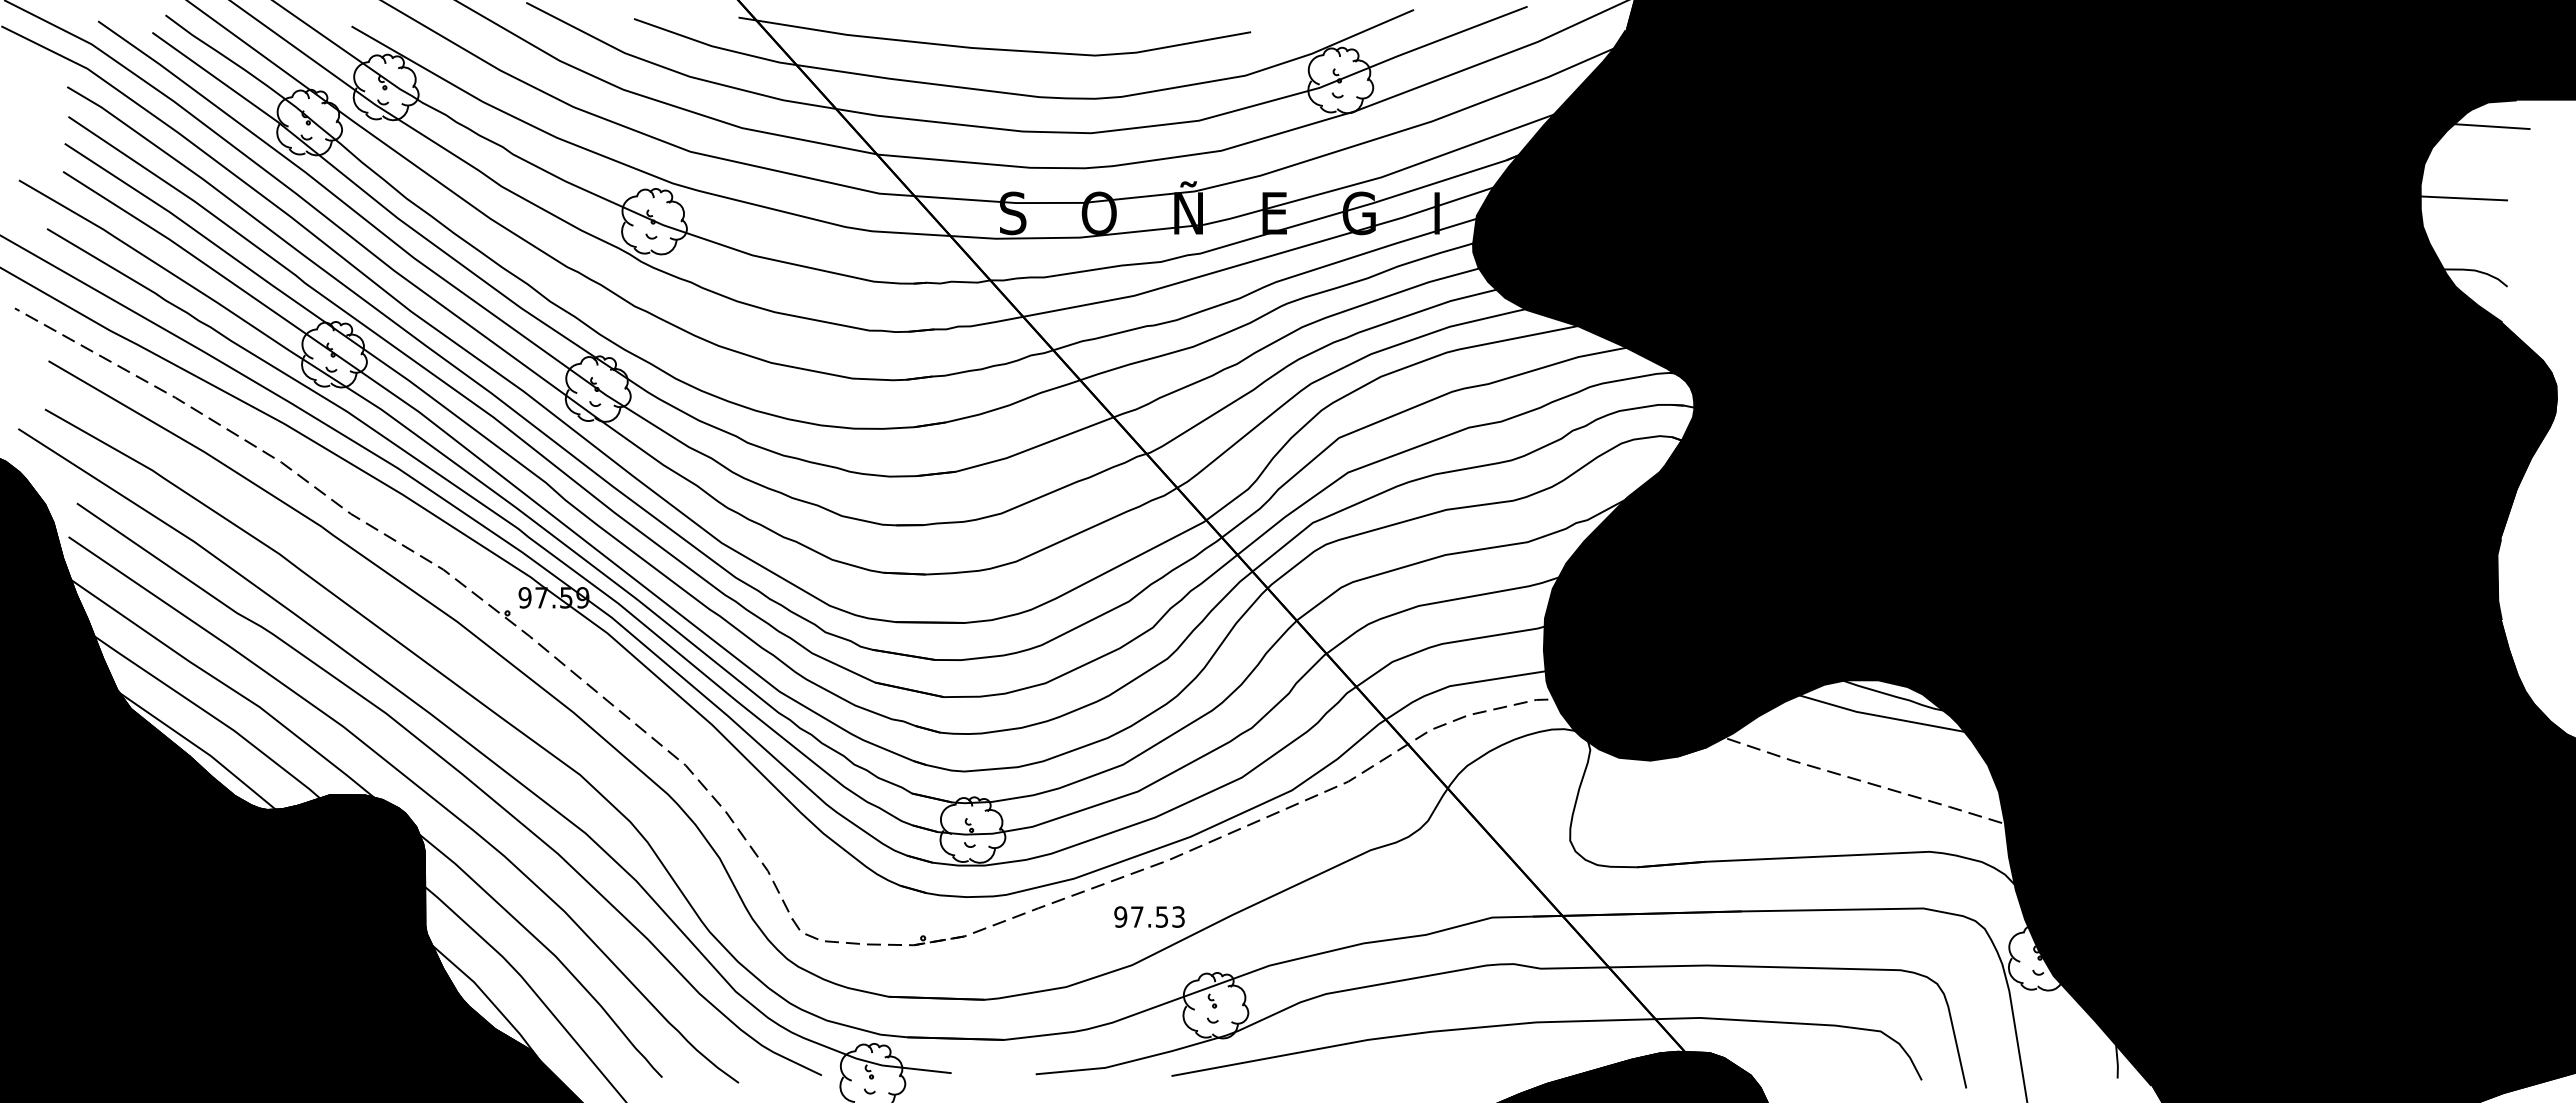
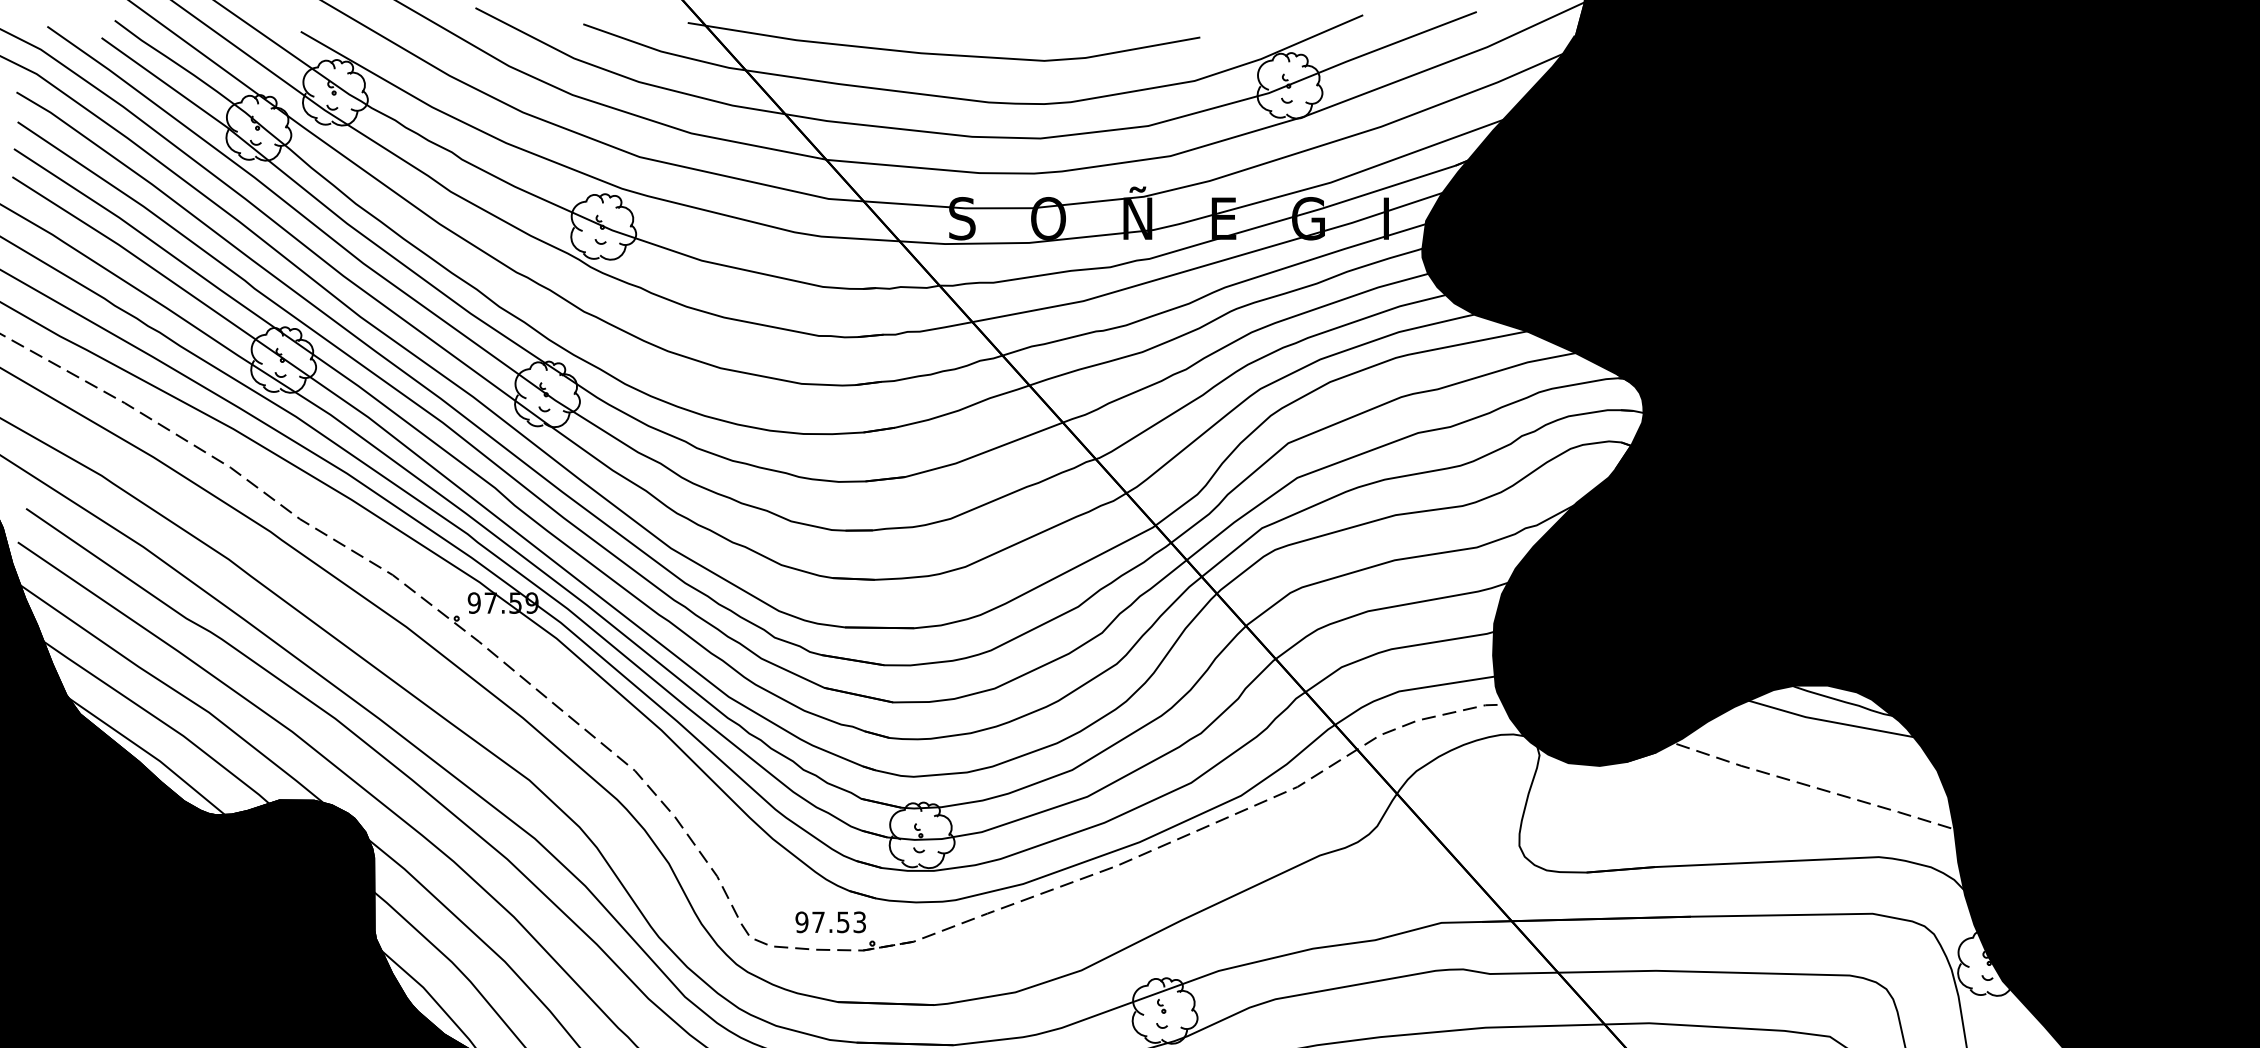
text: (1149, 916) -> (830, 921), moved

